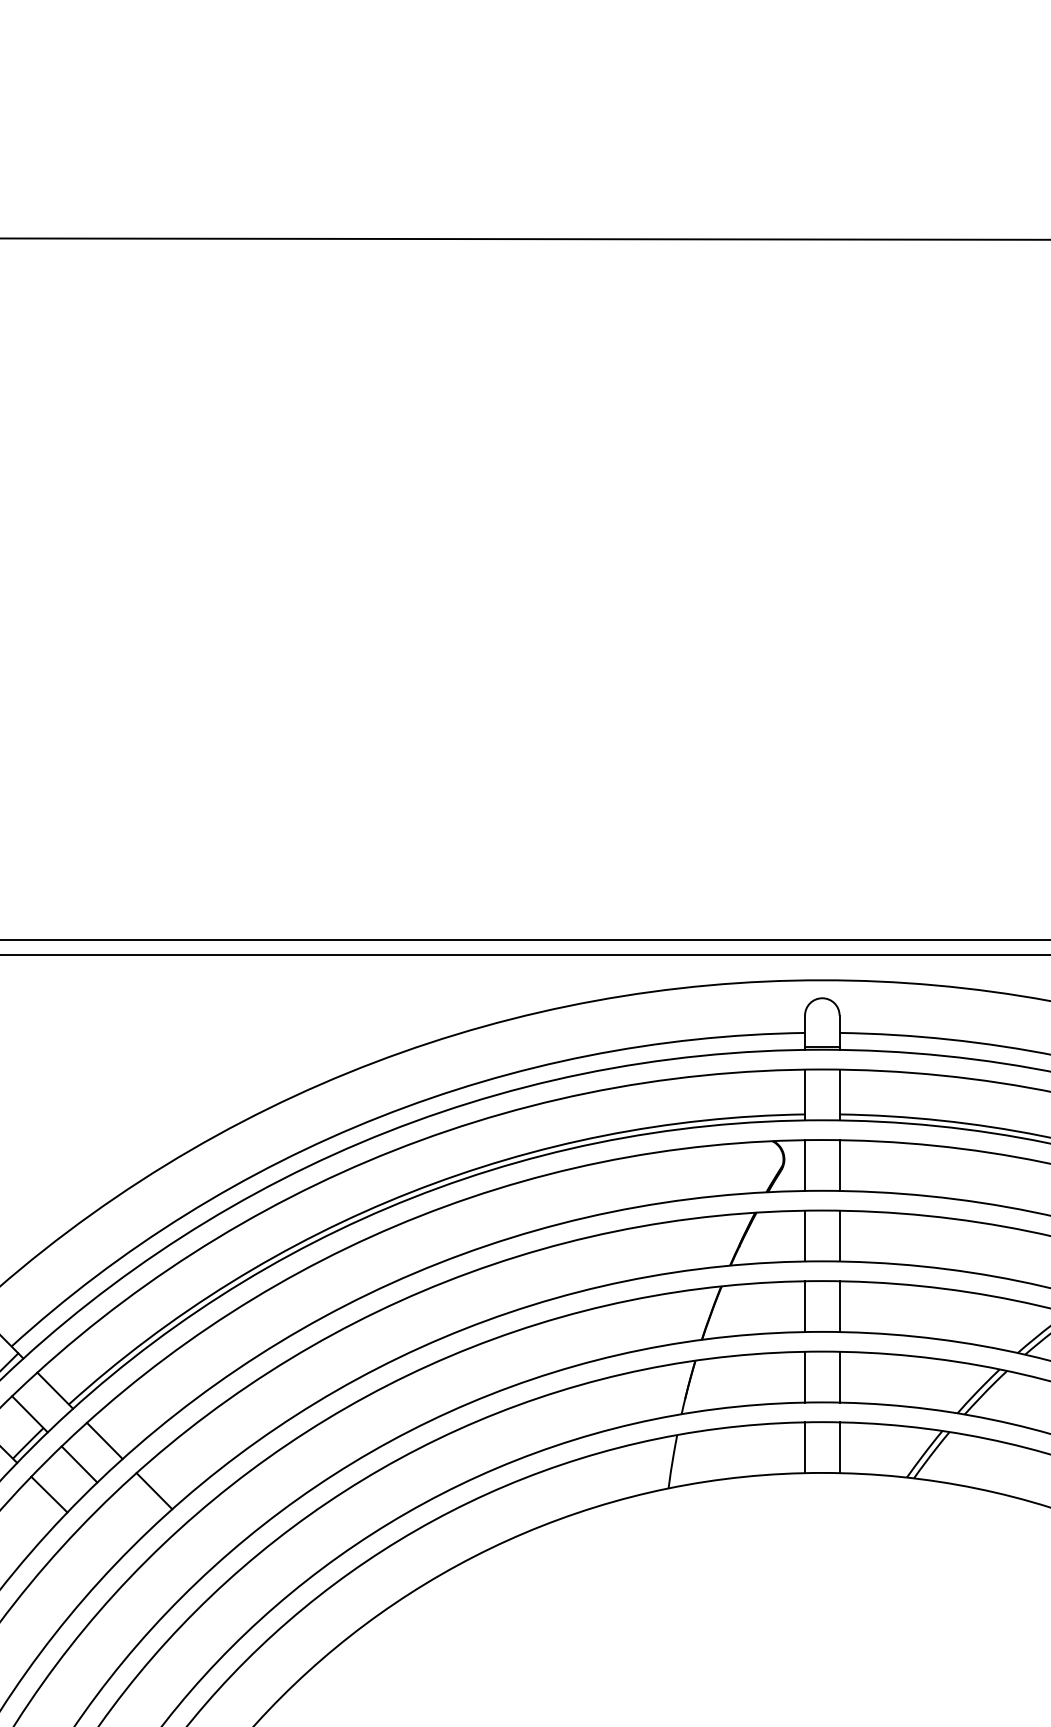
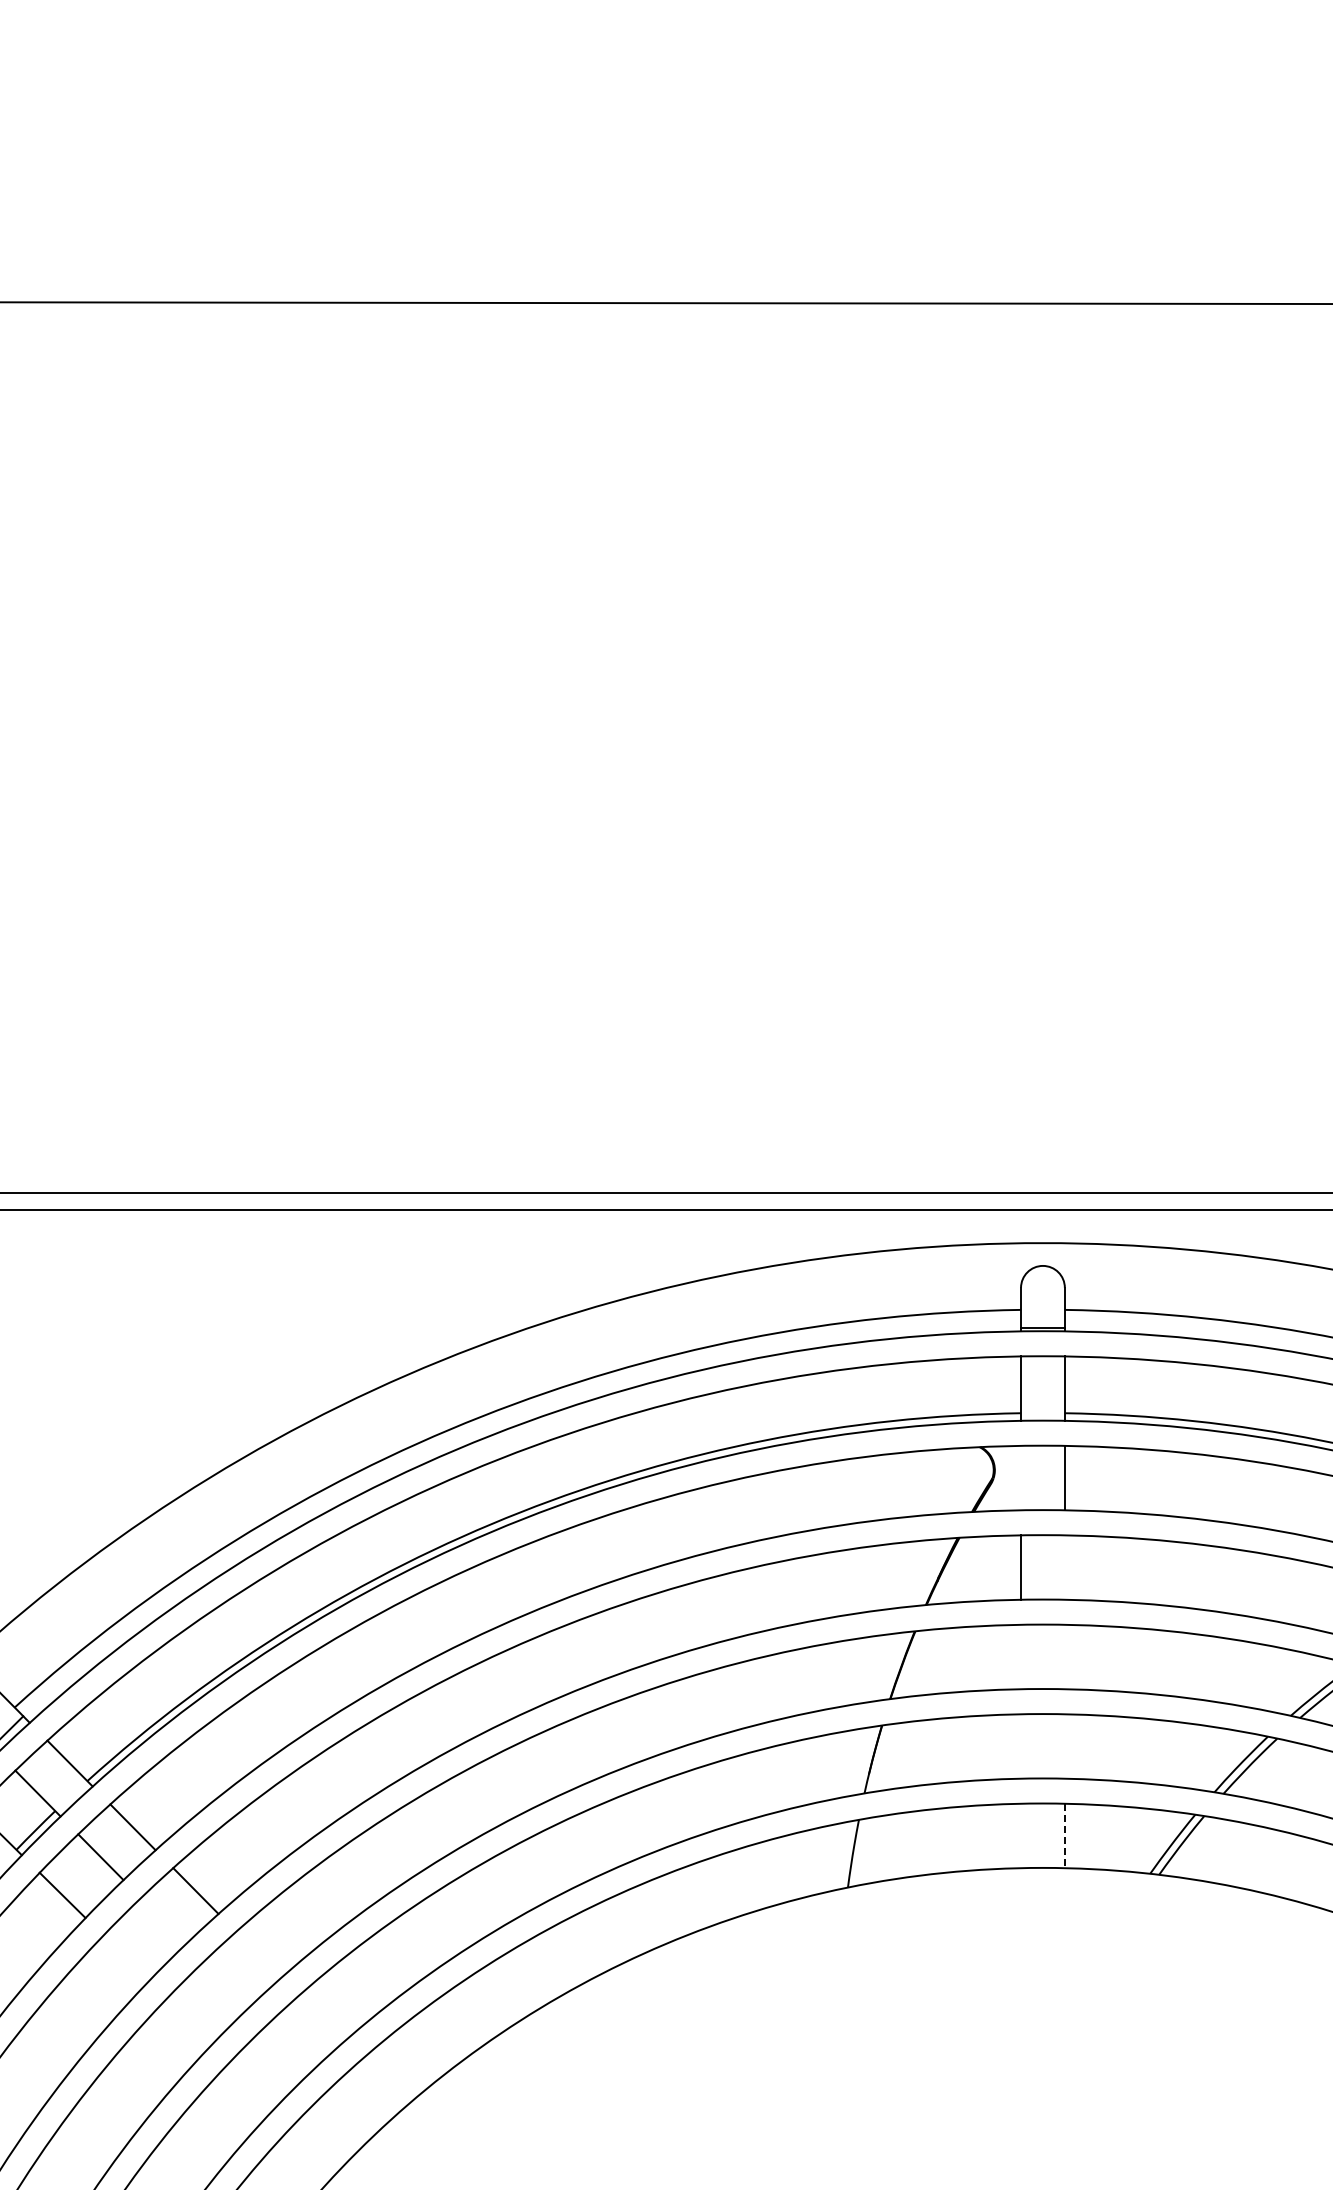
line: (805, 1165) -> (1021, 1477), removed
line: (839, 1236) -> (1064, 1567), removed
line: (805, 1306) -> (1021, 1656), removed
line: (839, 1306) -> (1064, 1656), removed
line: (805, 1377) -> (1021, 1746), removed
line: (839, 1377) -> (1064, 1746), removed
line: (805, 1447) -> (1021, 1835), removed
line: (839, 1448) -> (1064, 1836), solid -> dashed

